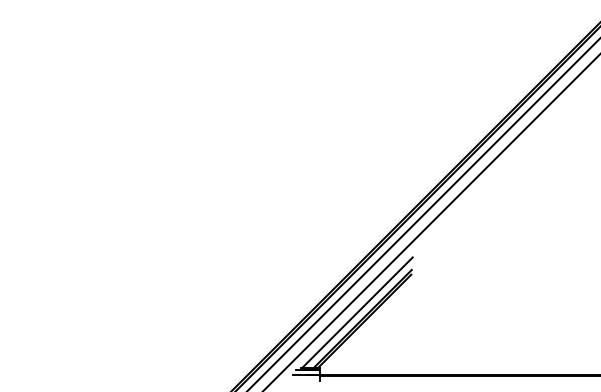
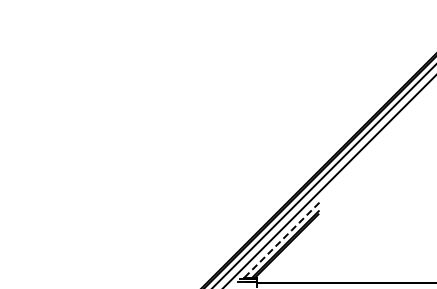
line: (356, 313) -> (281, 240), solid -> dashed

